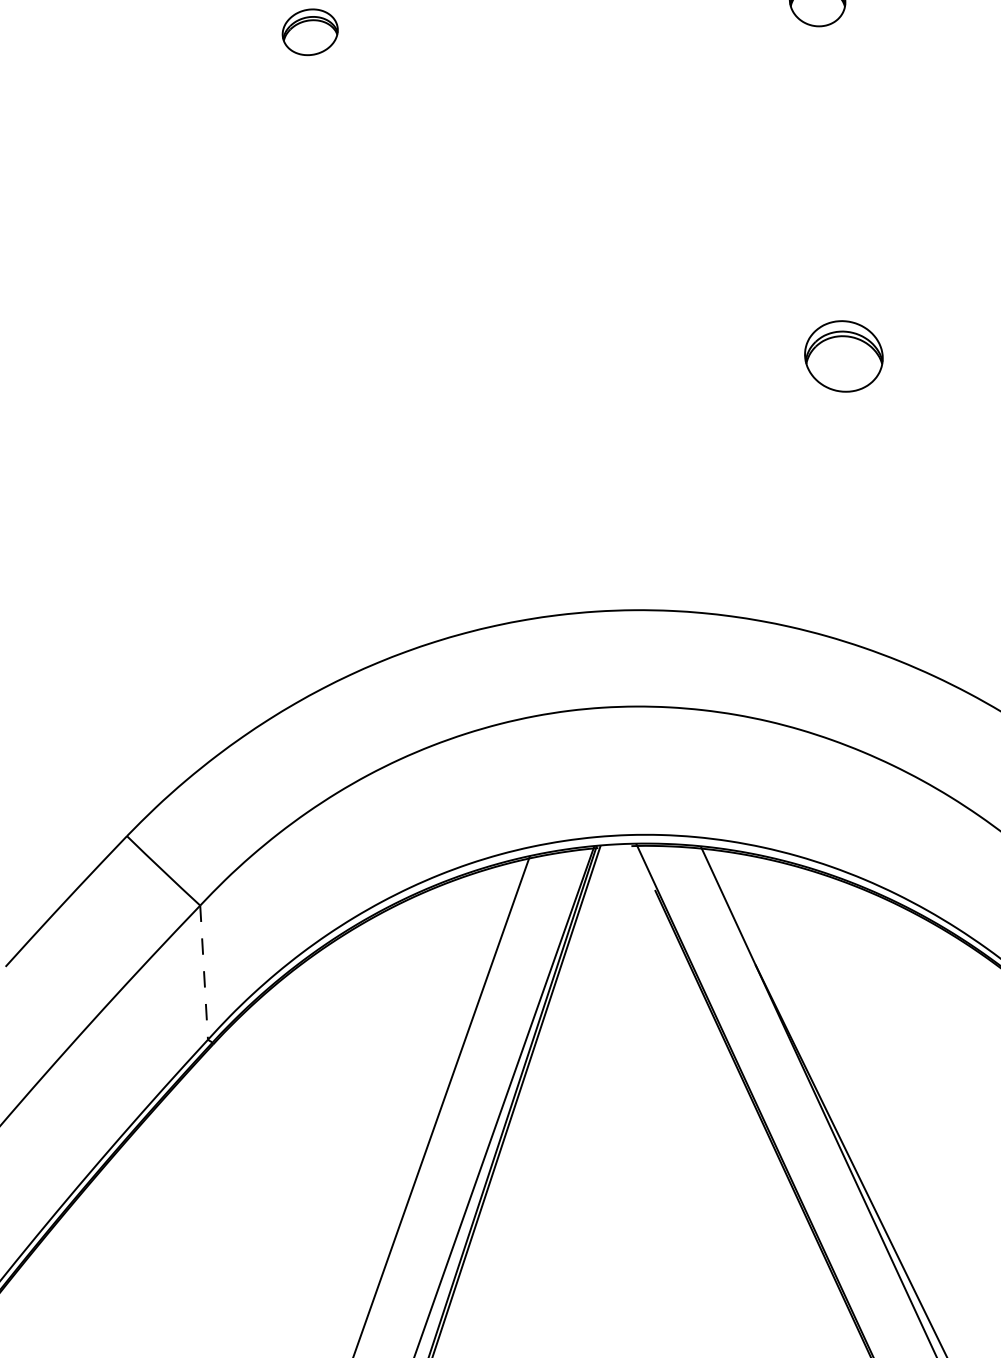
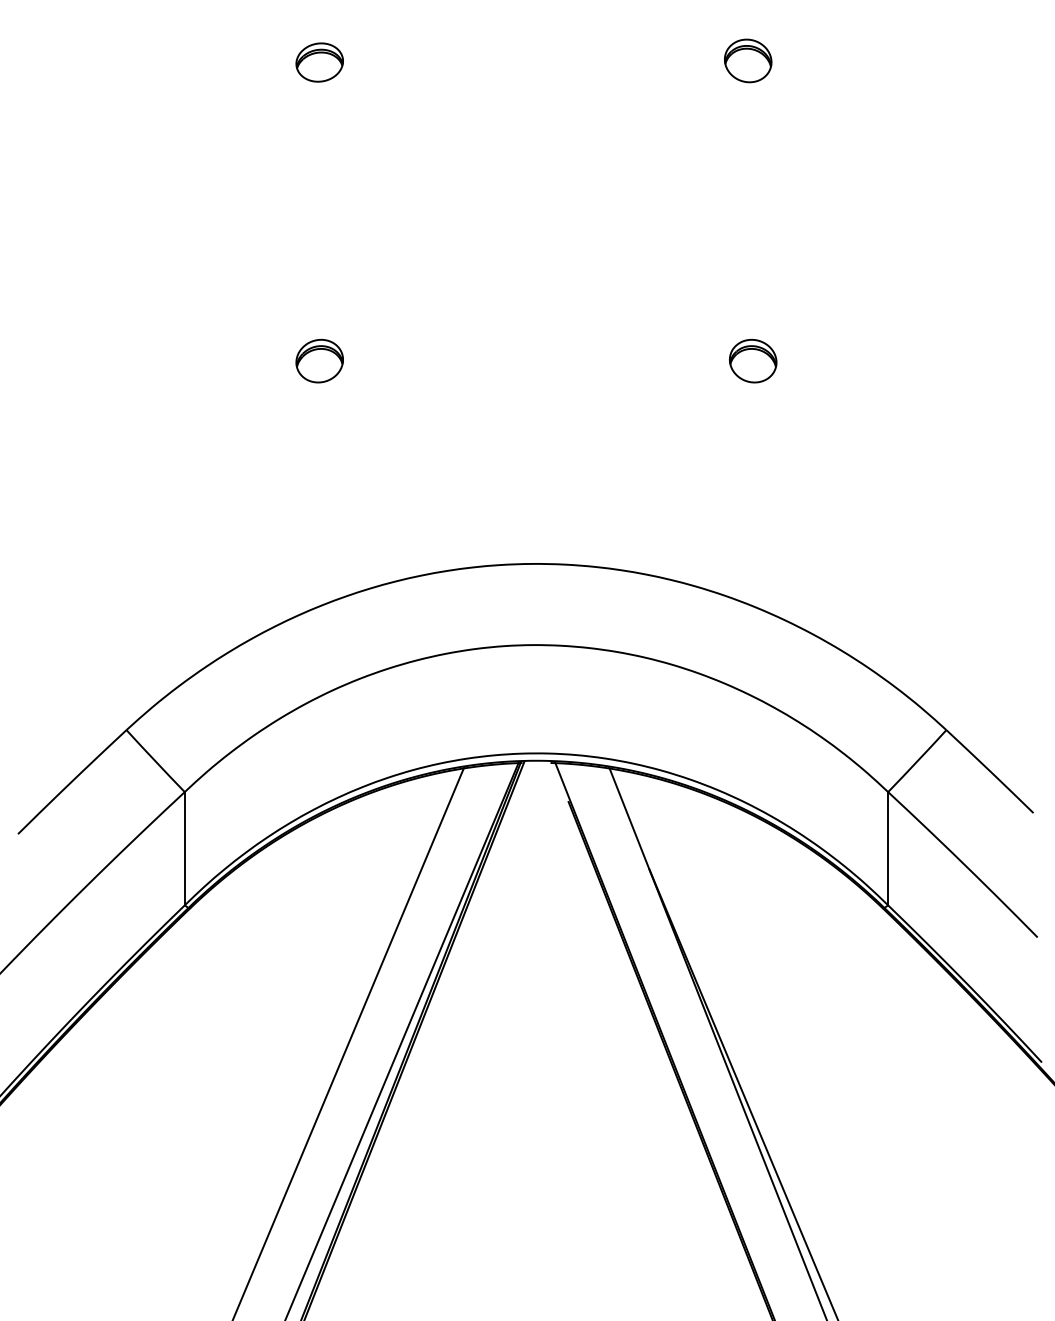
part: (844, 355) -> (753, 360), size x0.71
part: (330, 385) -> (319, 360), added
line: (203, 972) -> (184, 848), dashed -> solid

